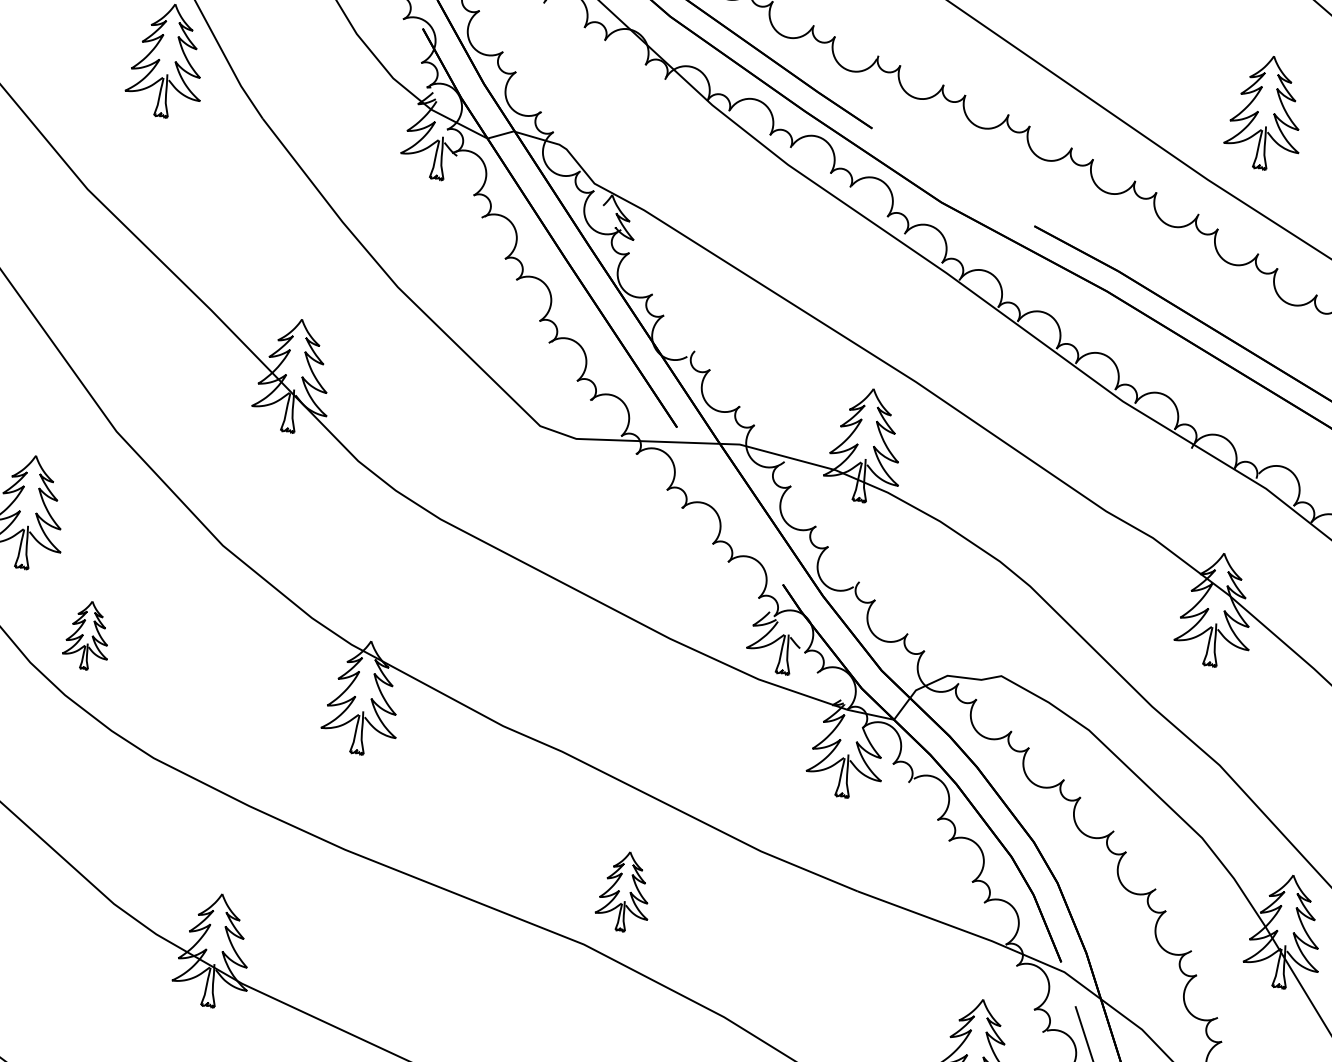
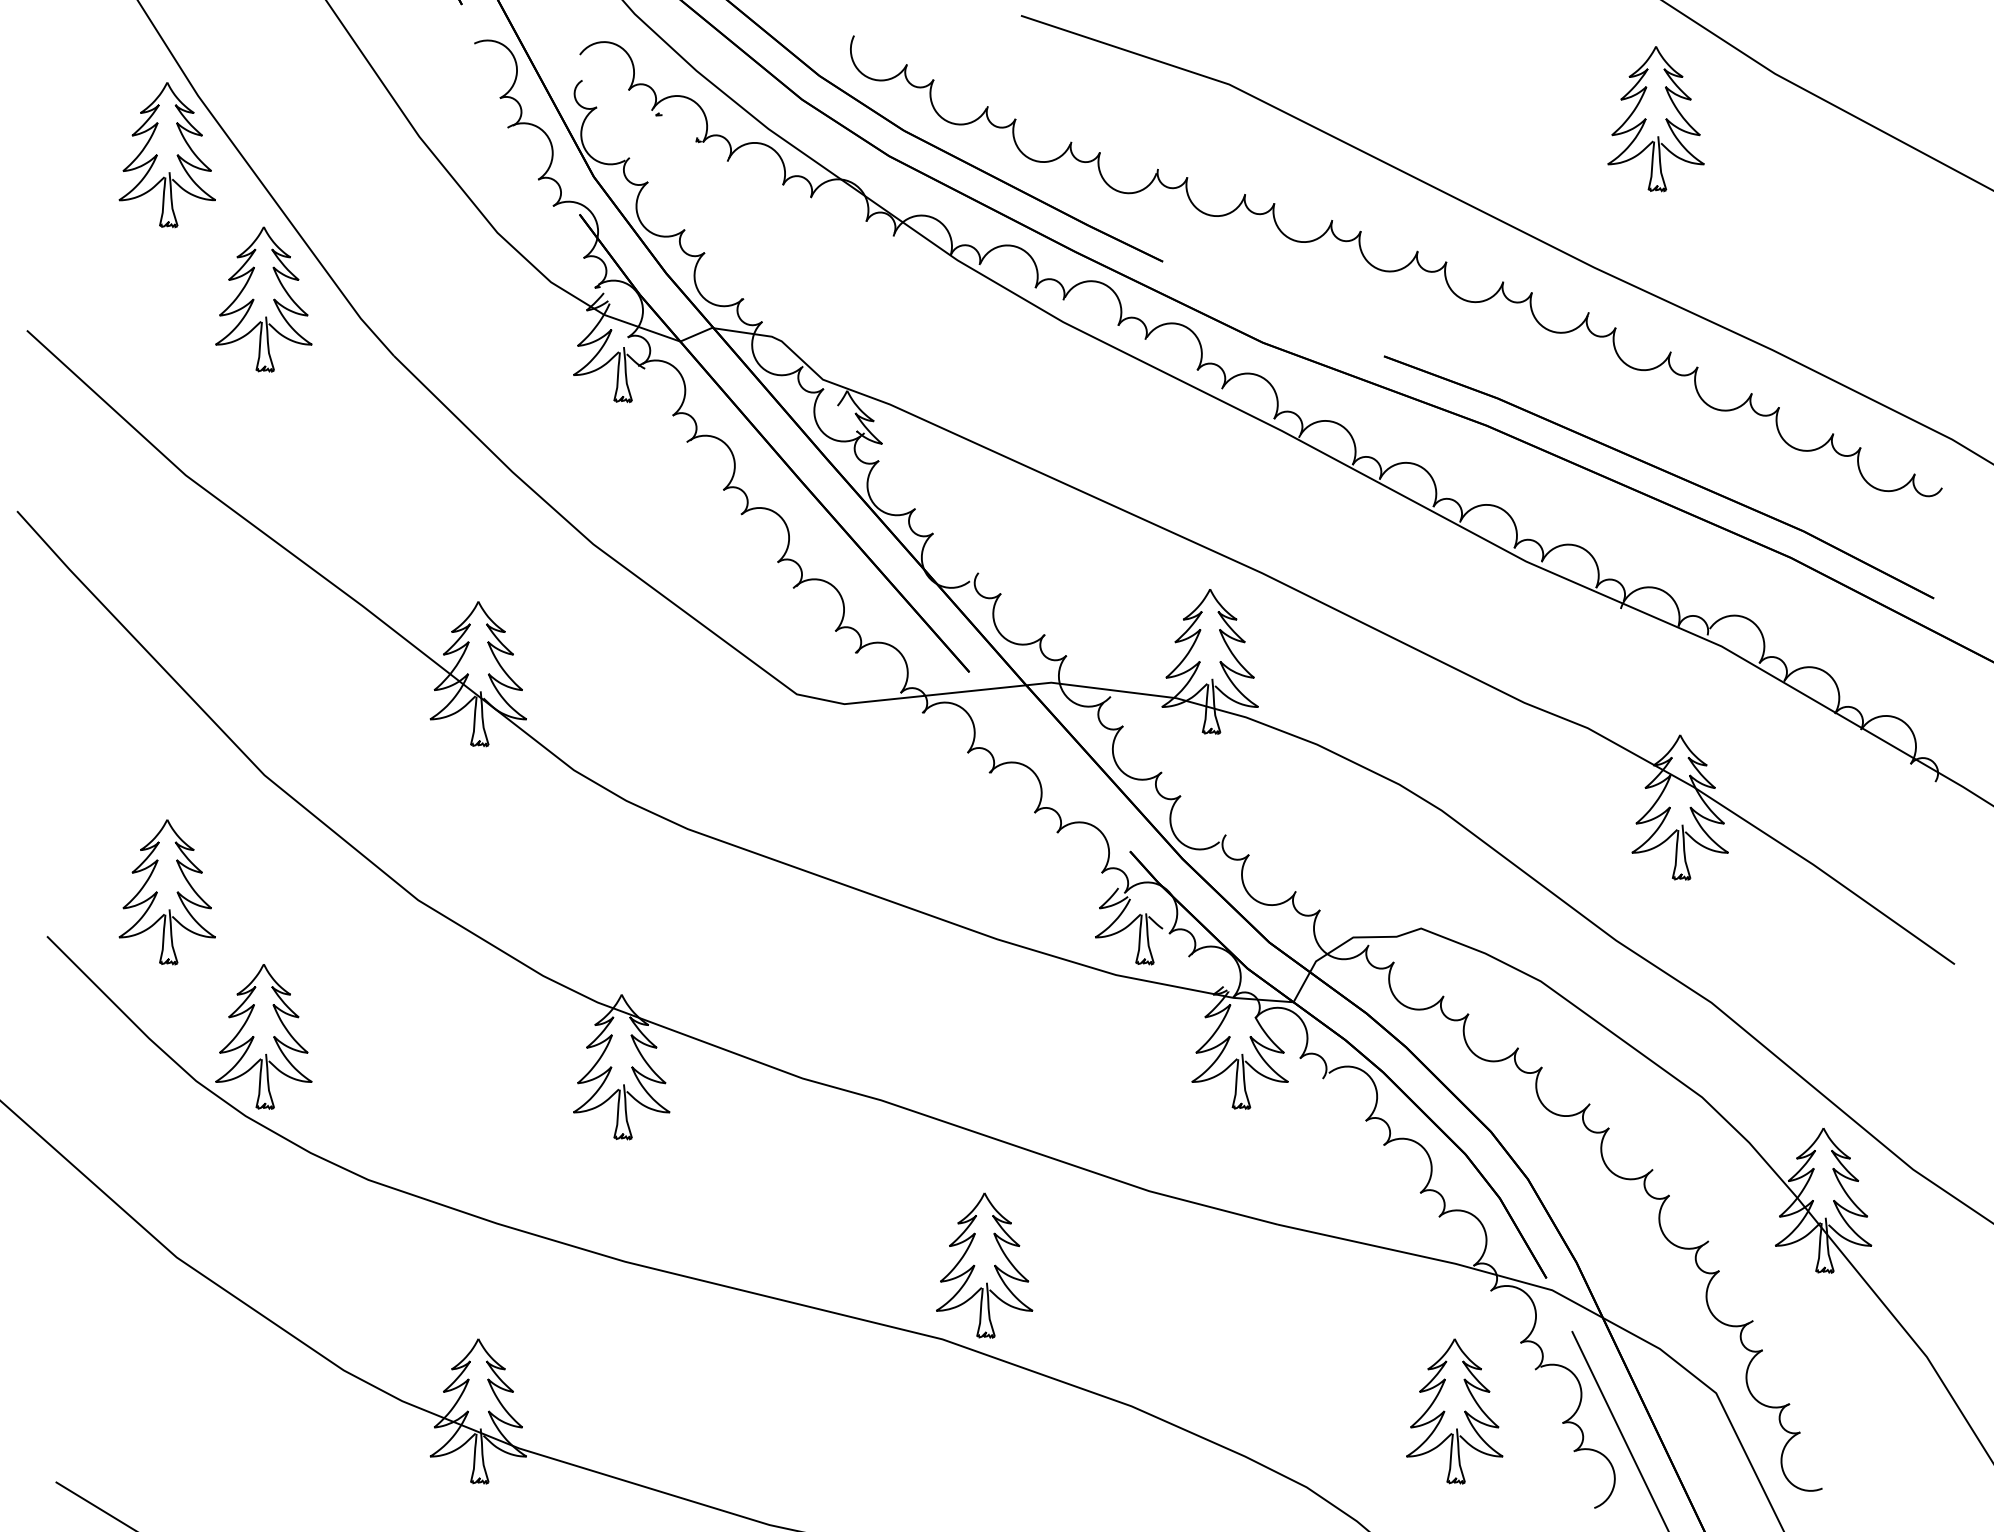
part: (1265, 113) -> (1655, 119), moved
part: (87, 635) -> (263, 1036), size x1.67
part: (624, 891) -> (984, 1265), size x1.43

